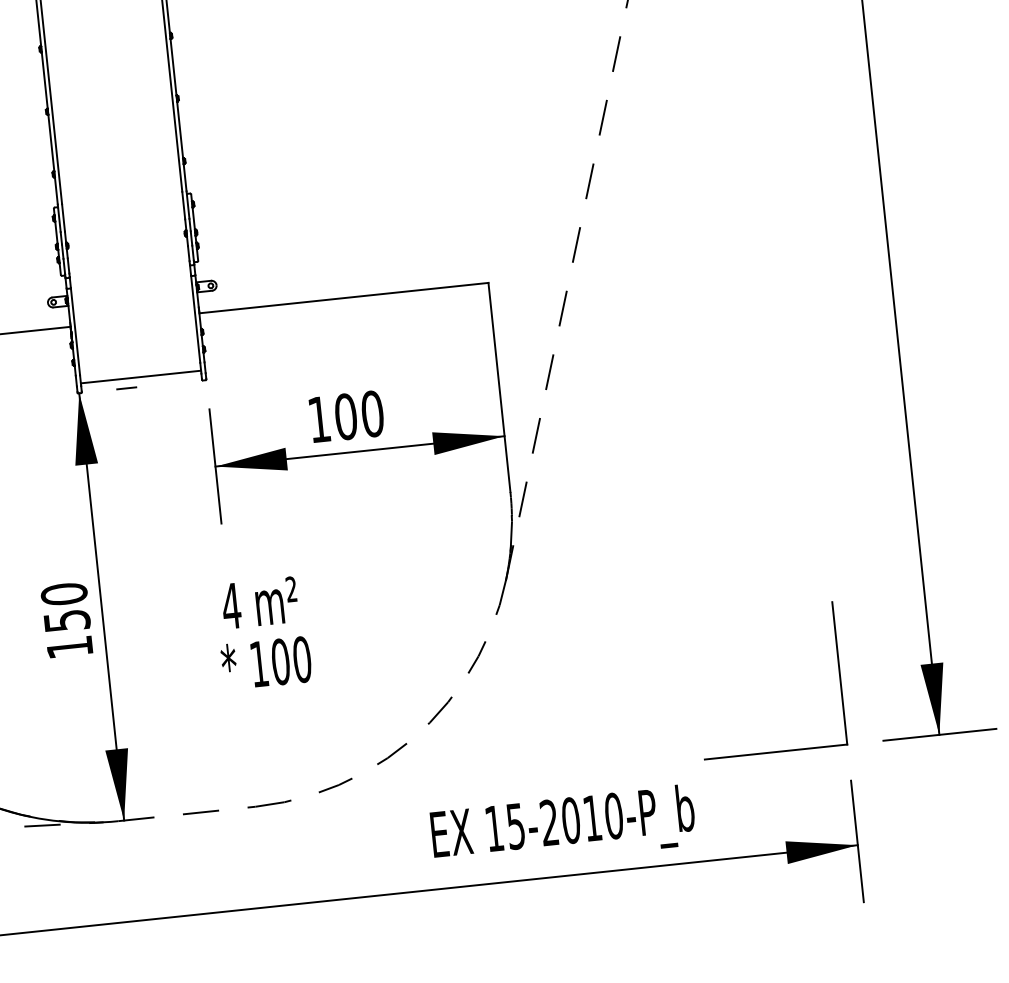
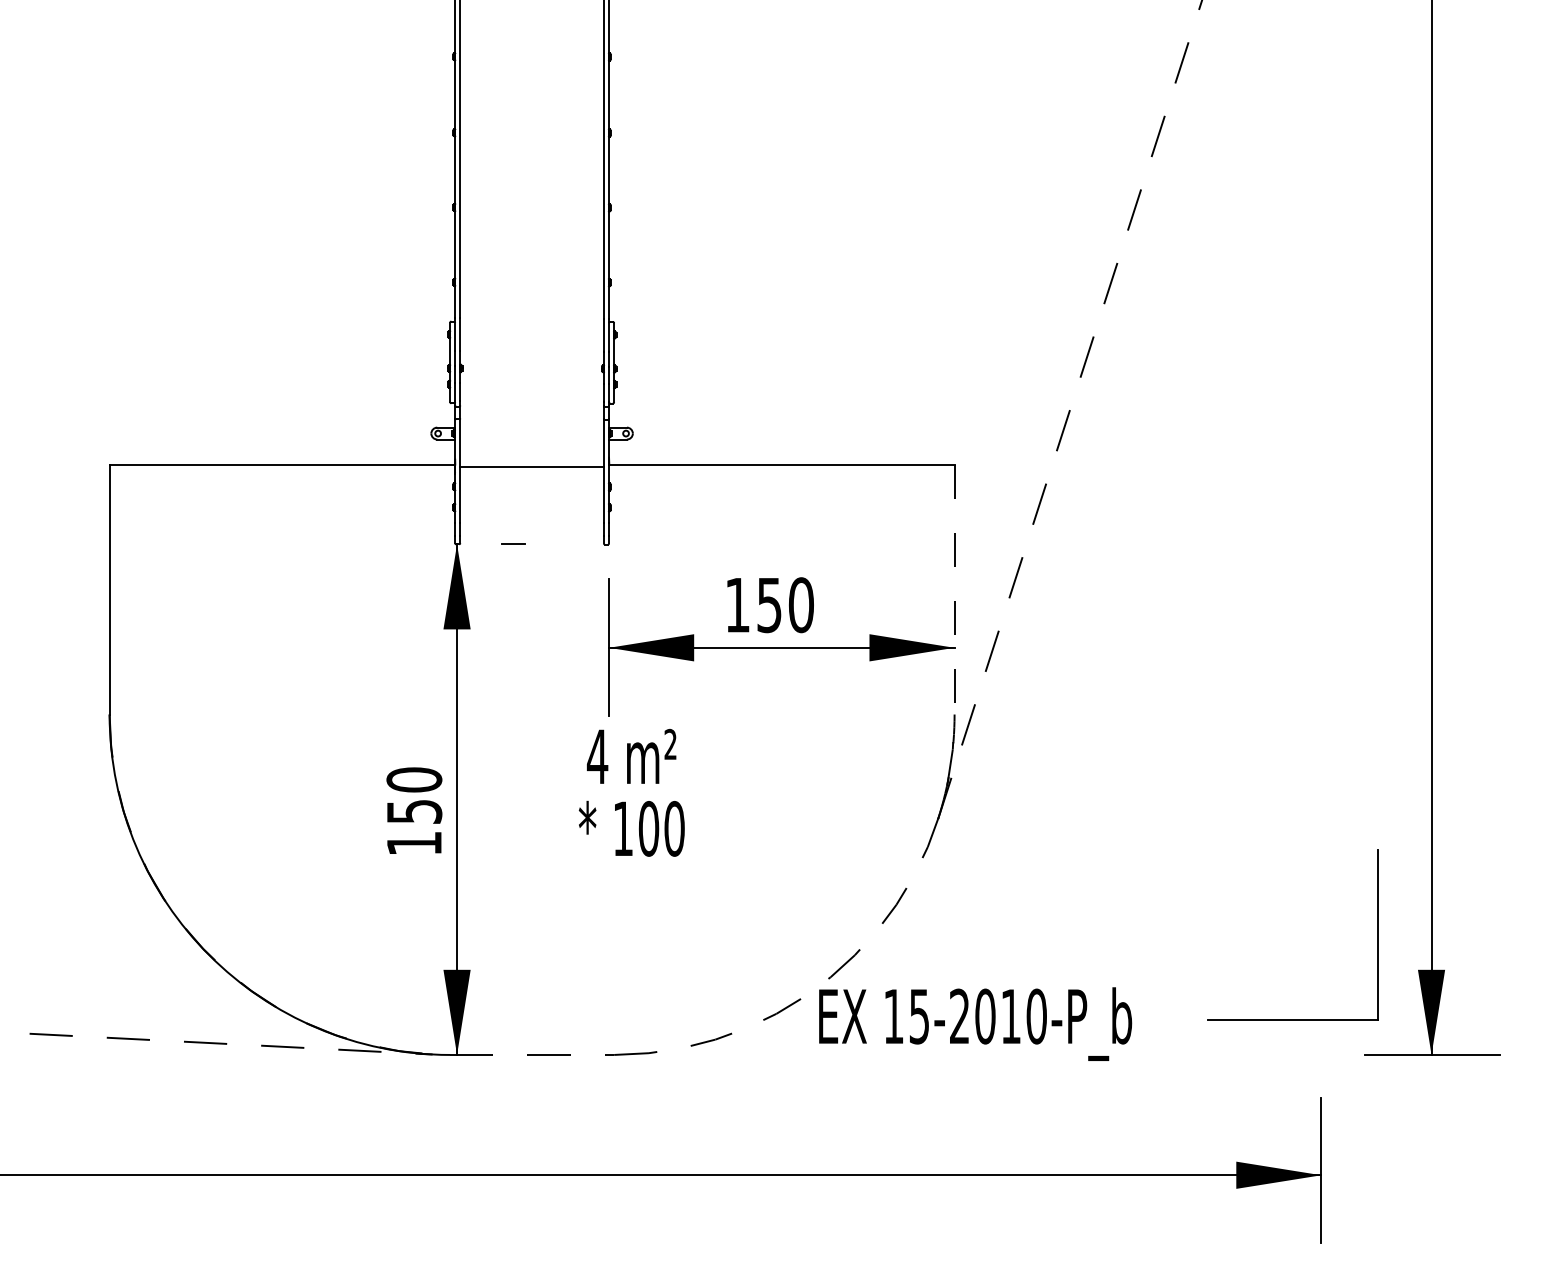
line: (140, 376) -> (531, 466), moved
line: (499, 387) -> (954, 589), solid -> dashed
text: (346, 417) -> (769, 605), 100 -> 150
text: (262, 633) -> (631, 792), moved
part: (838, 673) -> (1377, 934), moved
text: (563, 827) -> (975, 1023), moved

